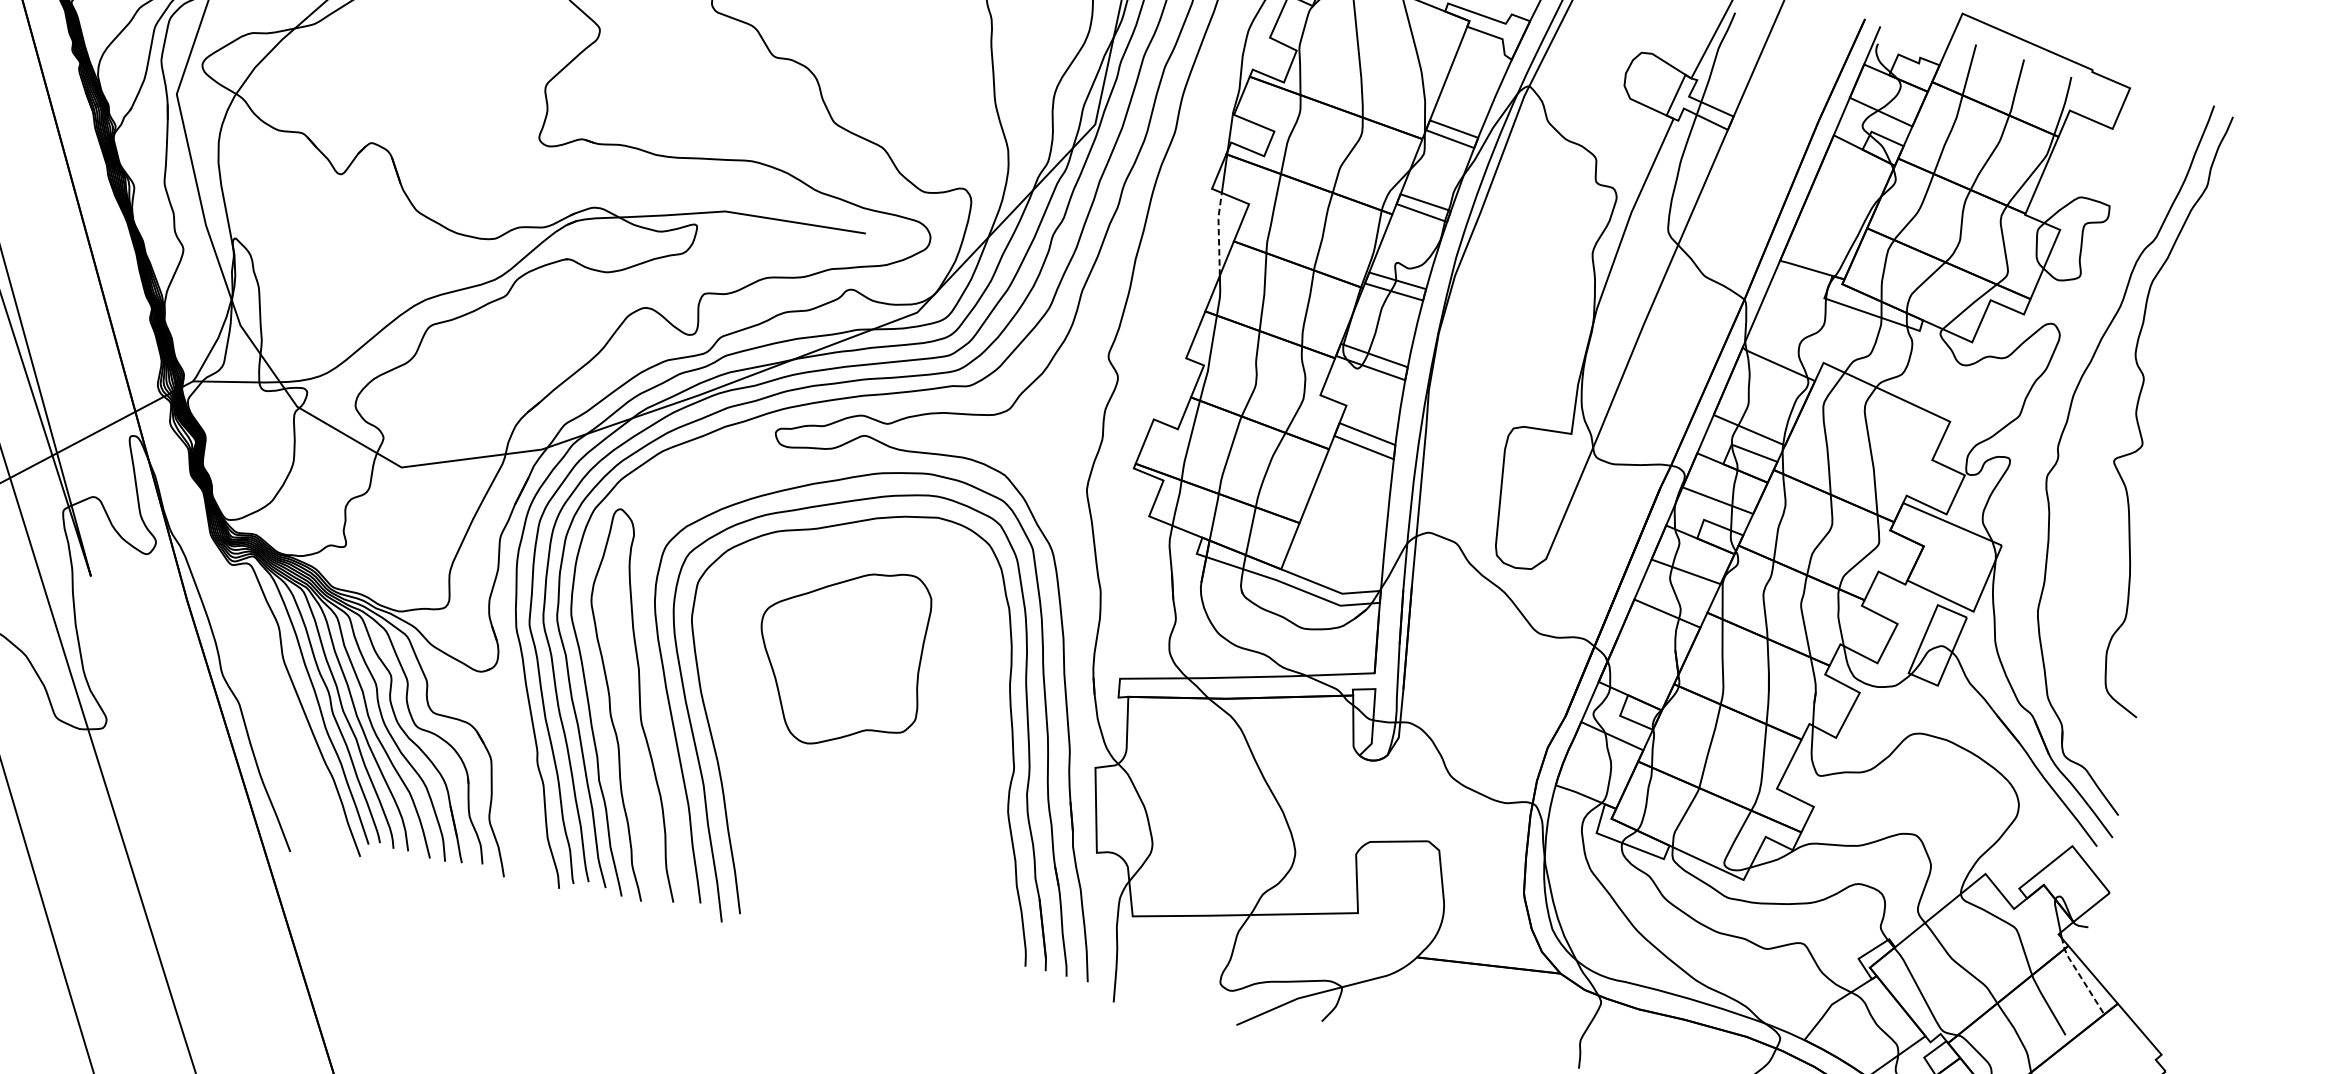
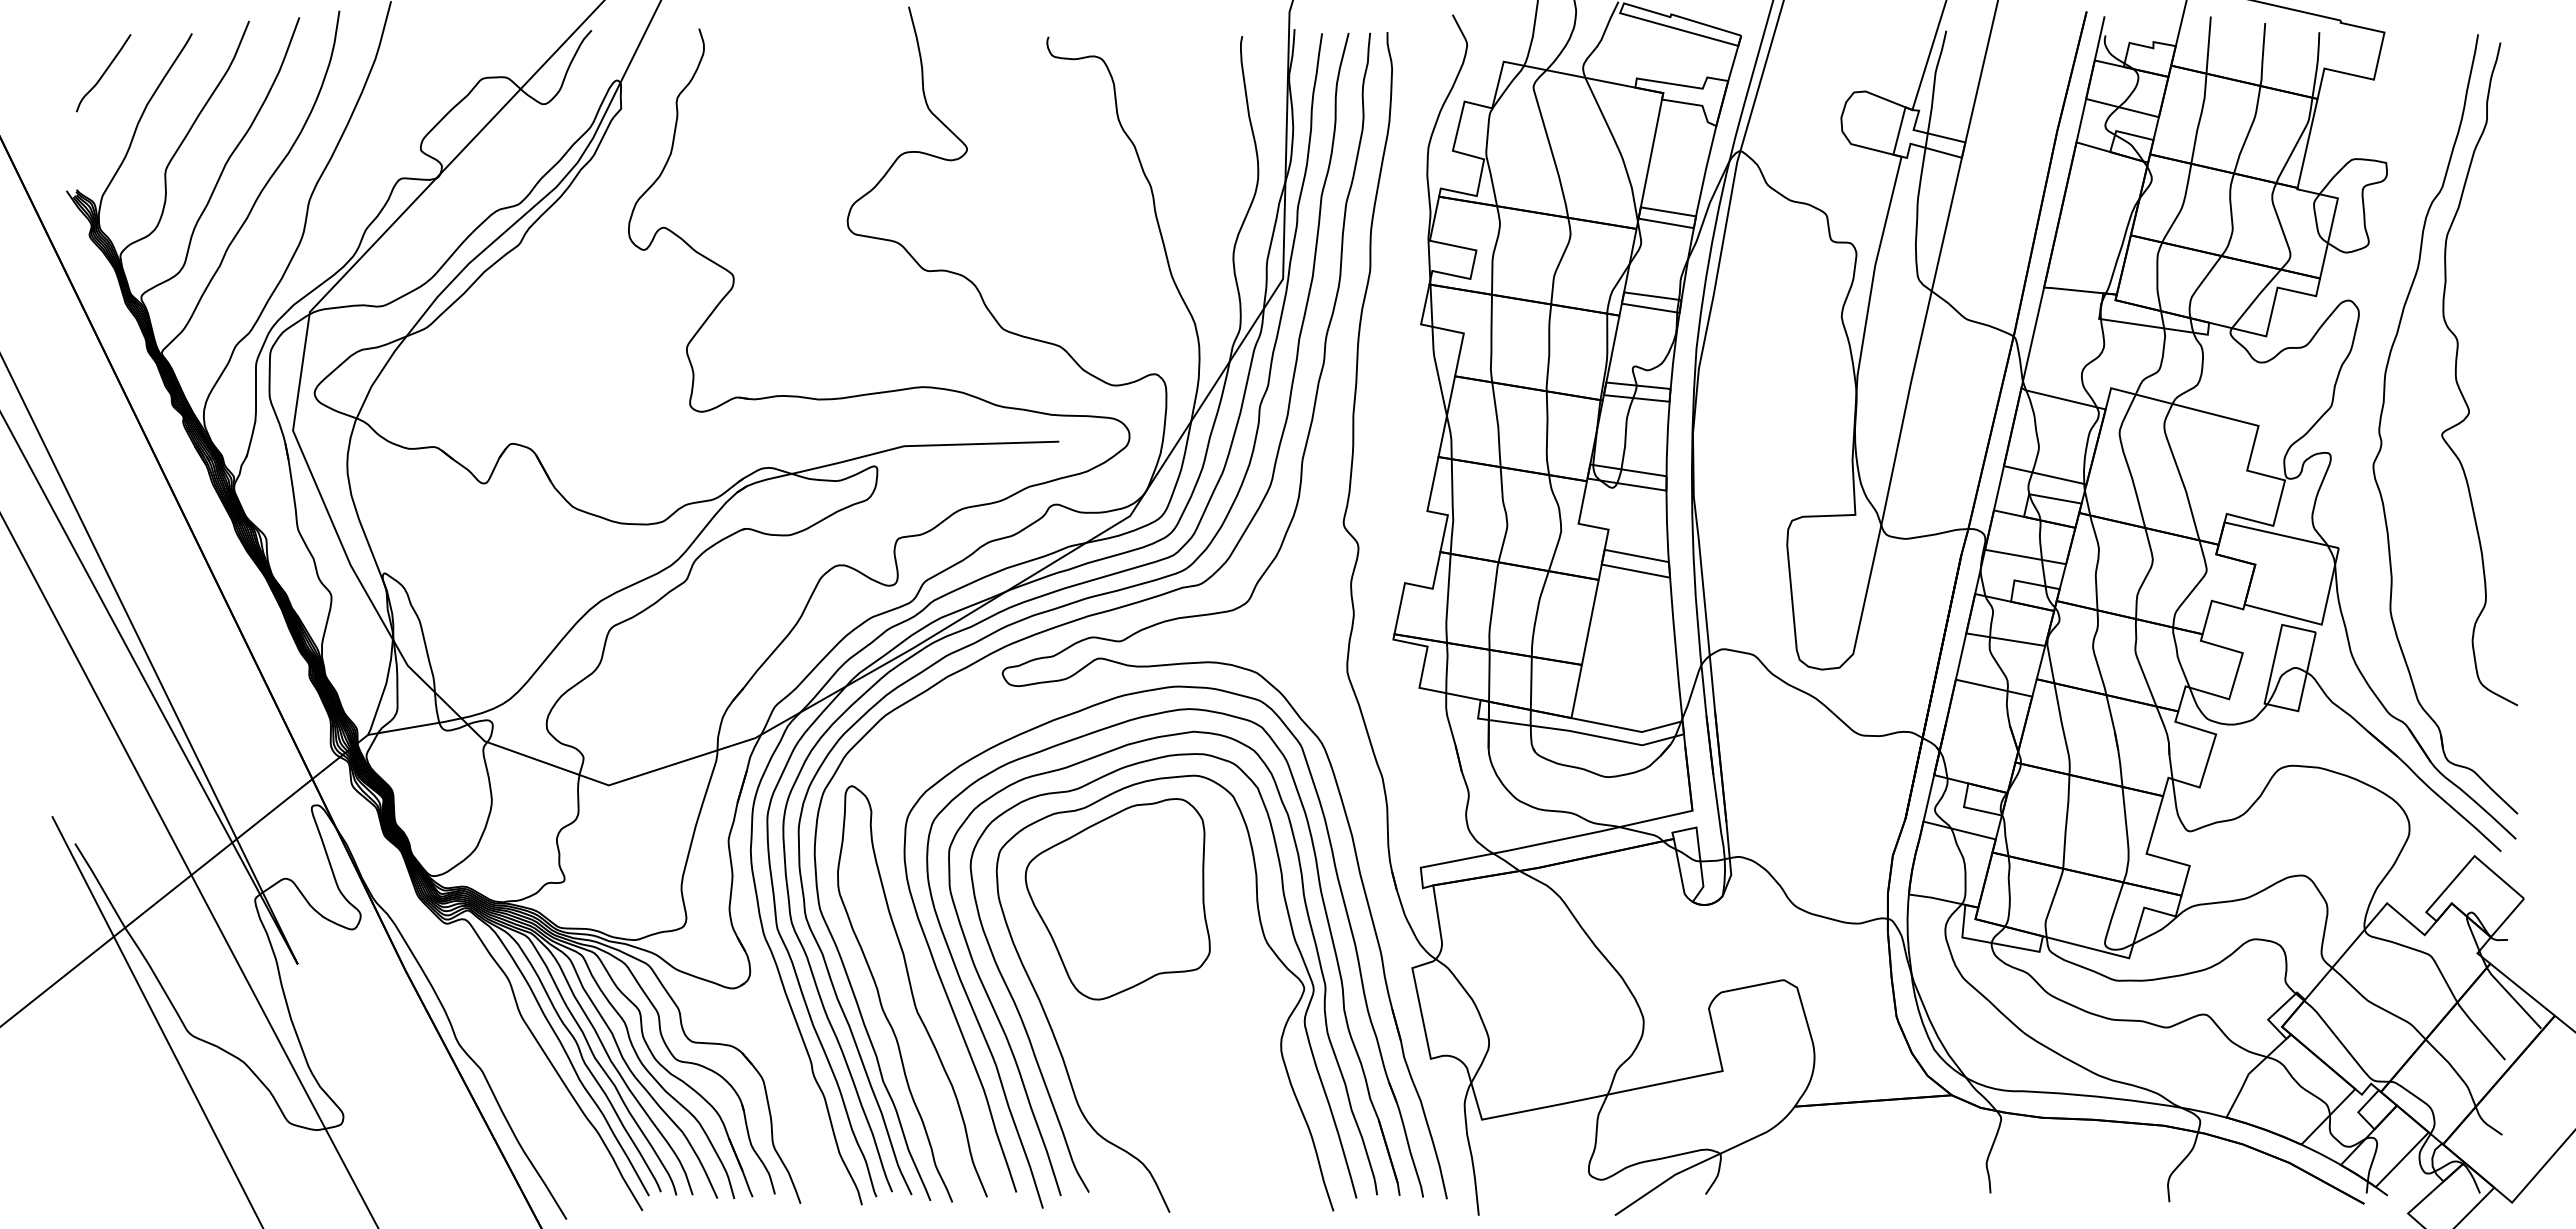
line: (1219, 232) -> (1437, 369), dashed -> solid
part: (966, 715) -> (1263, 937), added
line: (2079, 974) -> (2508, 992), dashed -> solid

